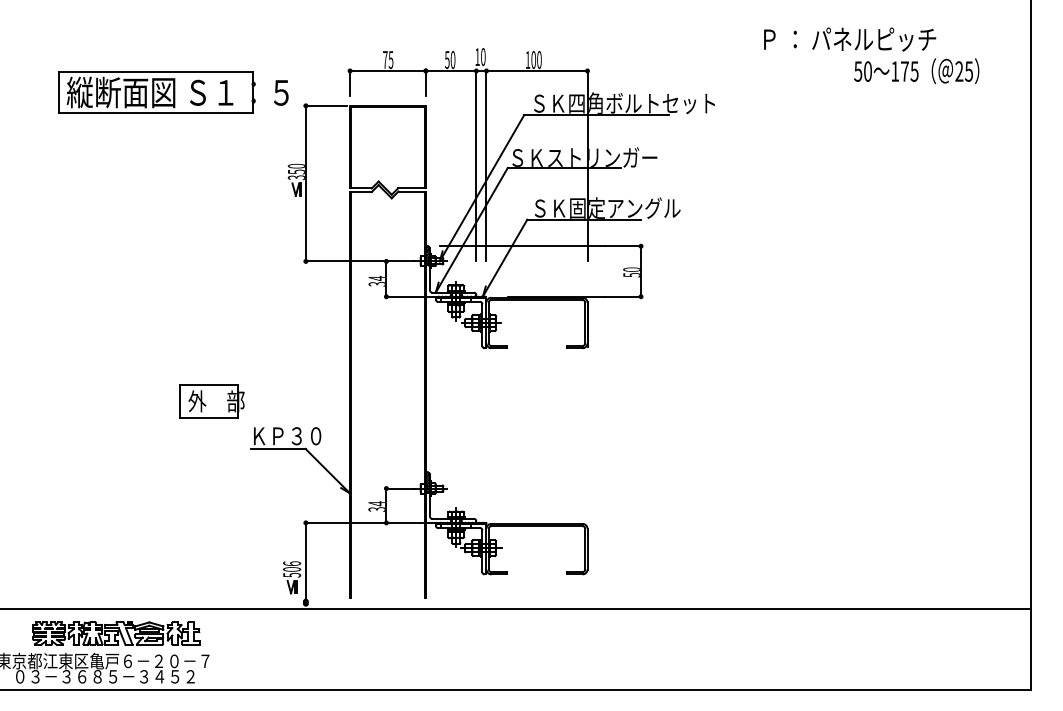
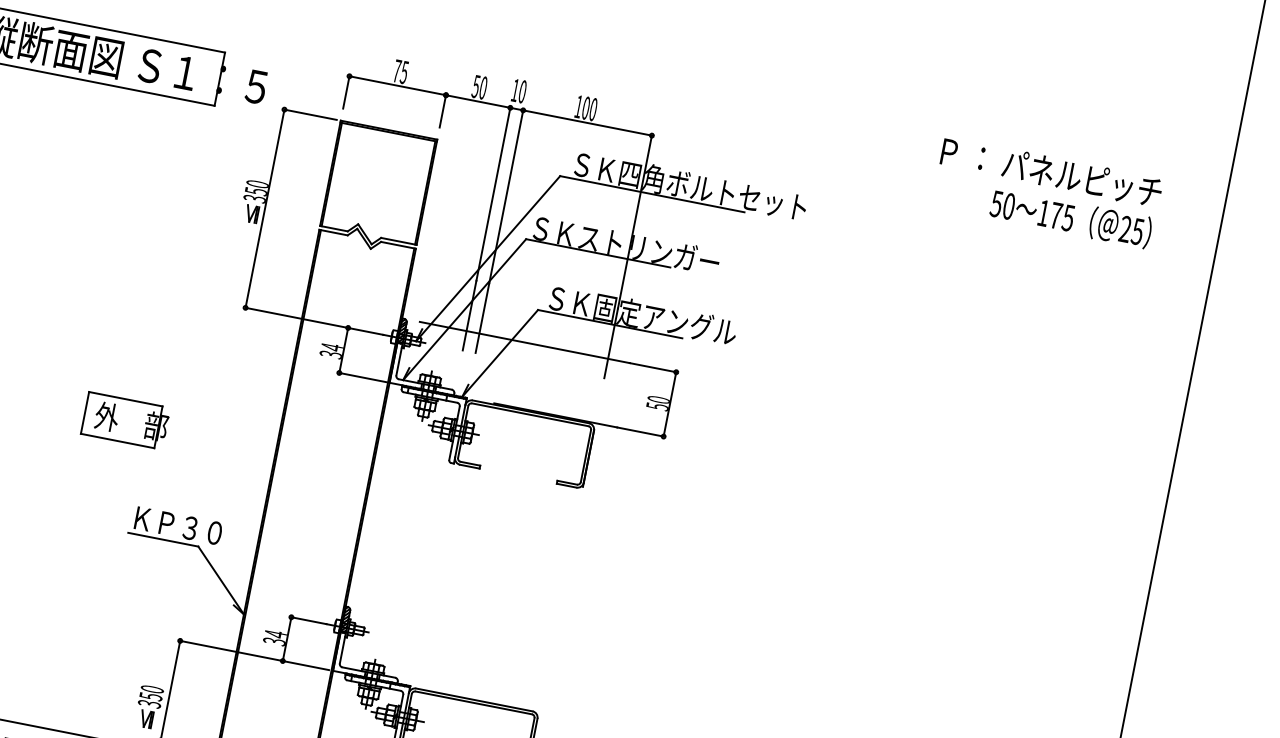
text: (850, 39) -> (1052, 172), moved
part: (211, 401) -> (125, 420), moved
text: (291, 569) -> (150, 696), 506 -> 350

